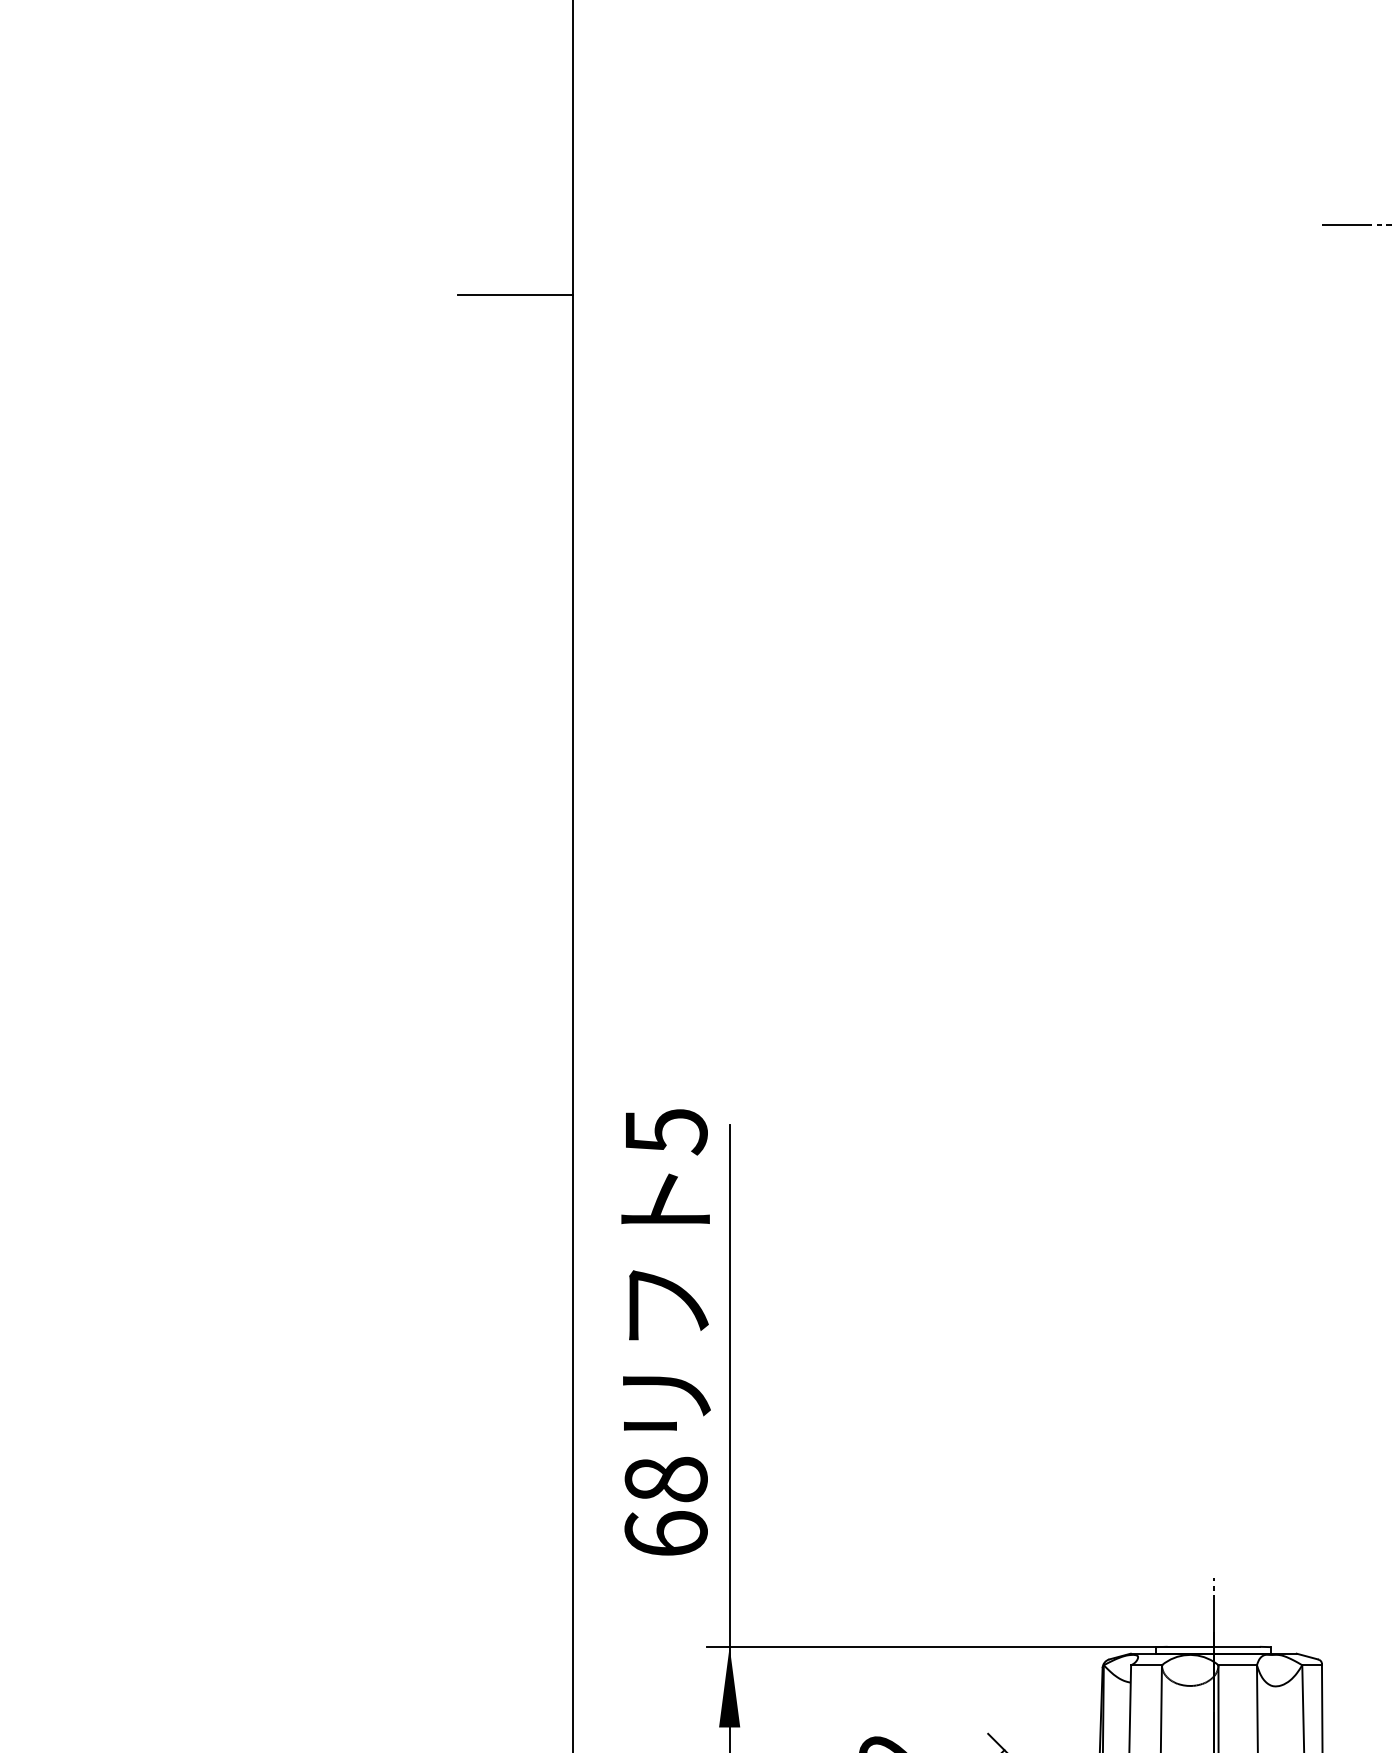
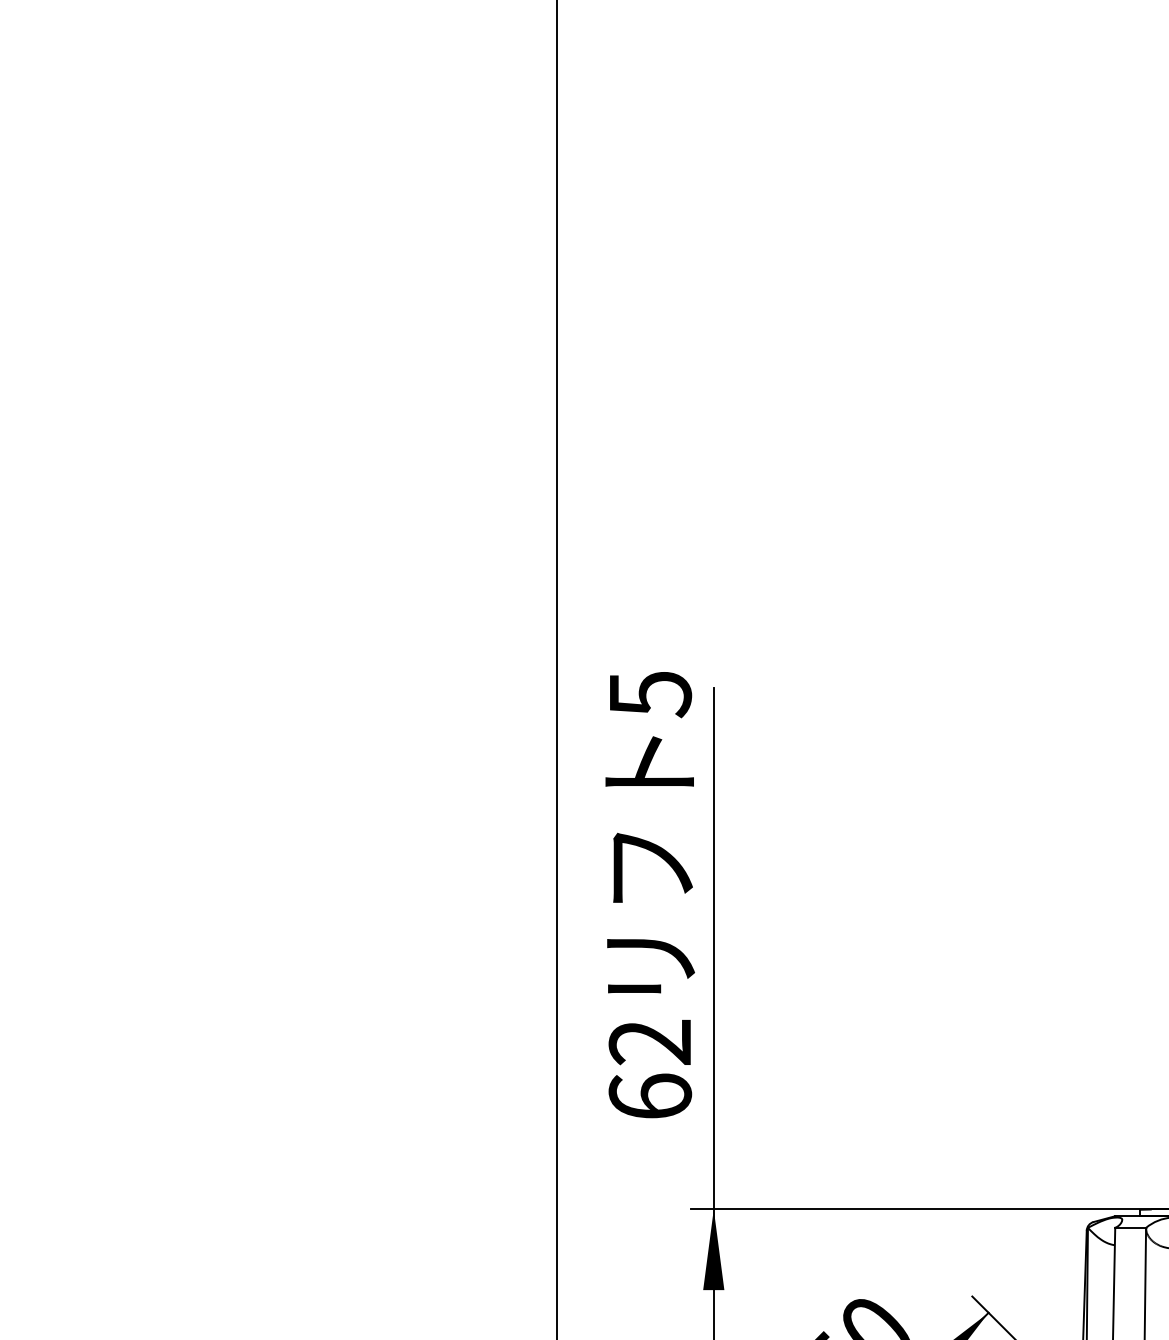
text: (665, 1479) -> (649, 1042), 68 -> 62

